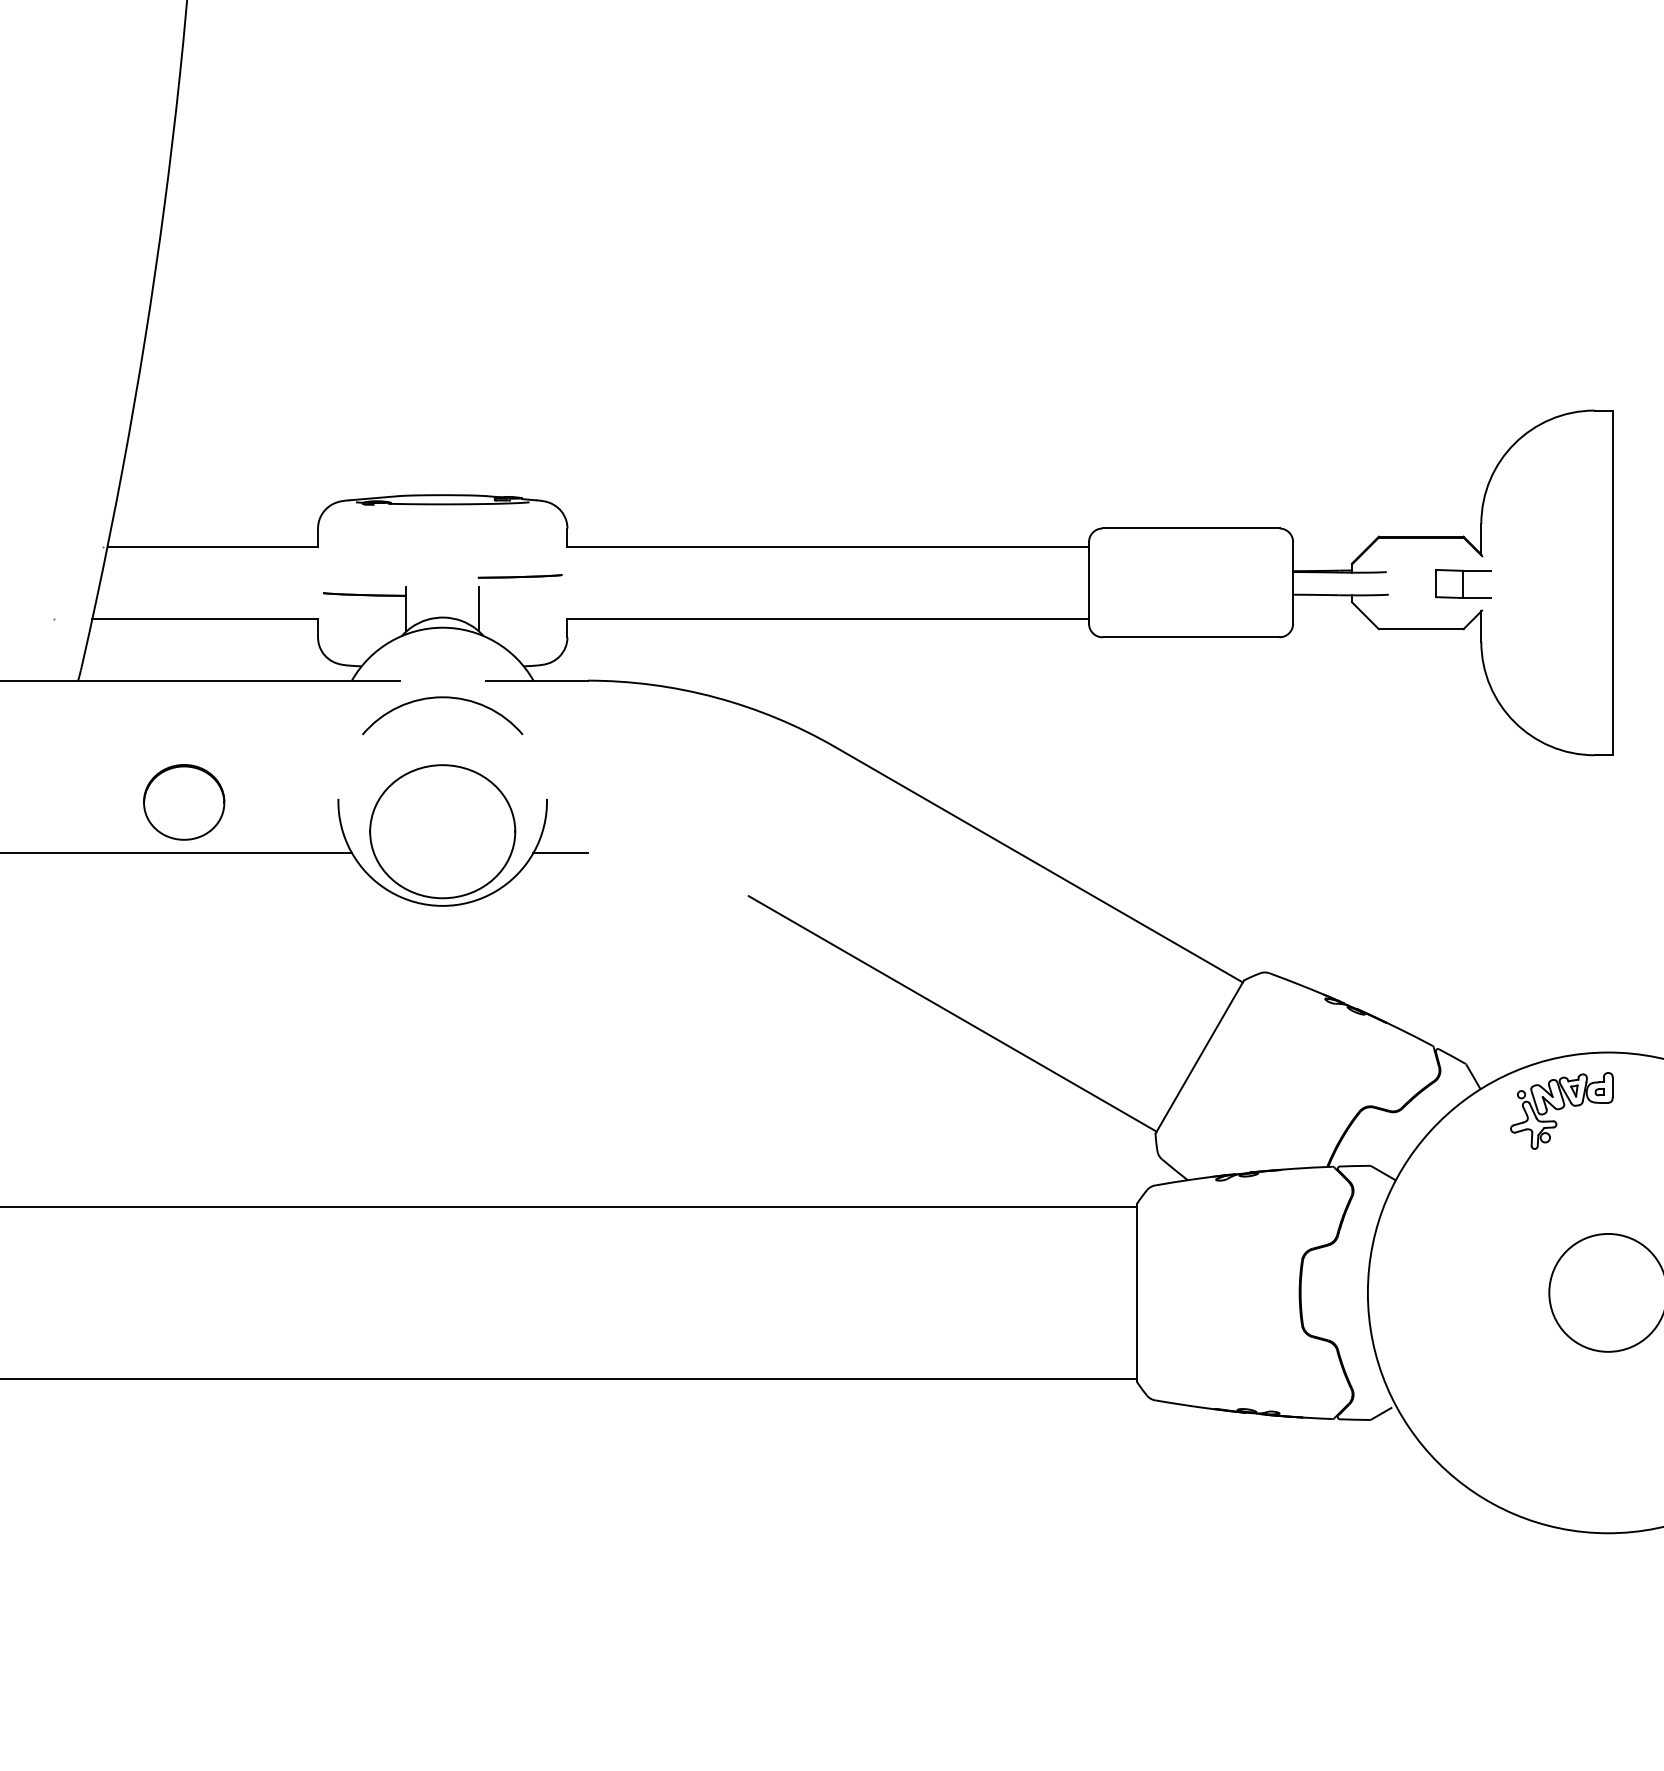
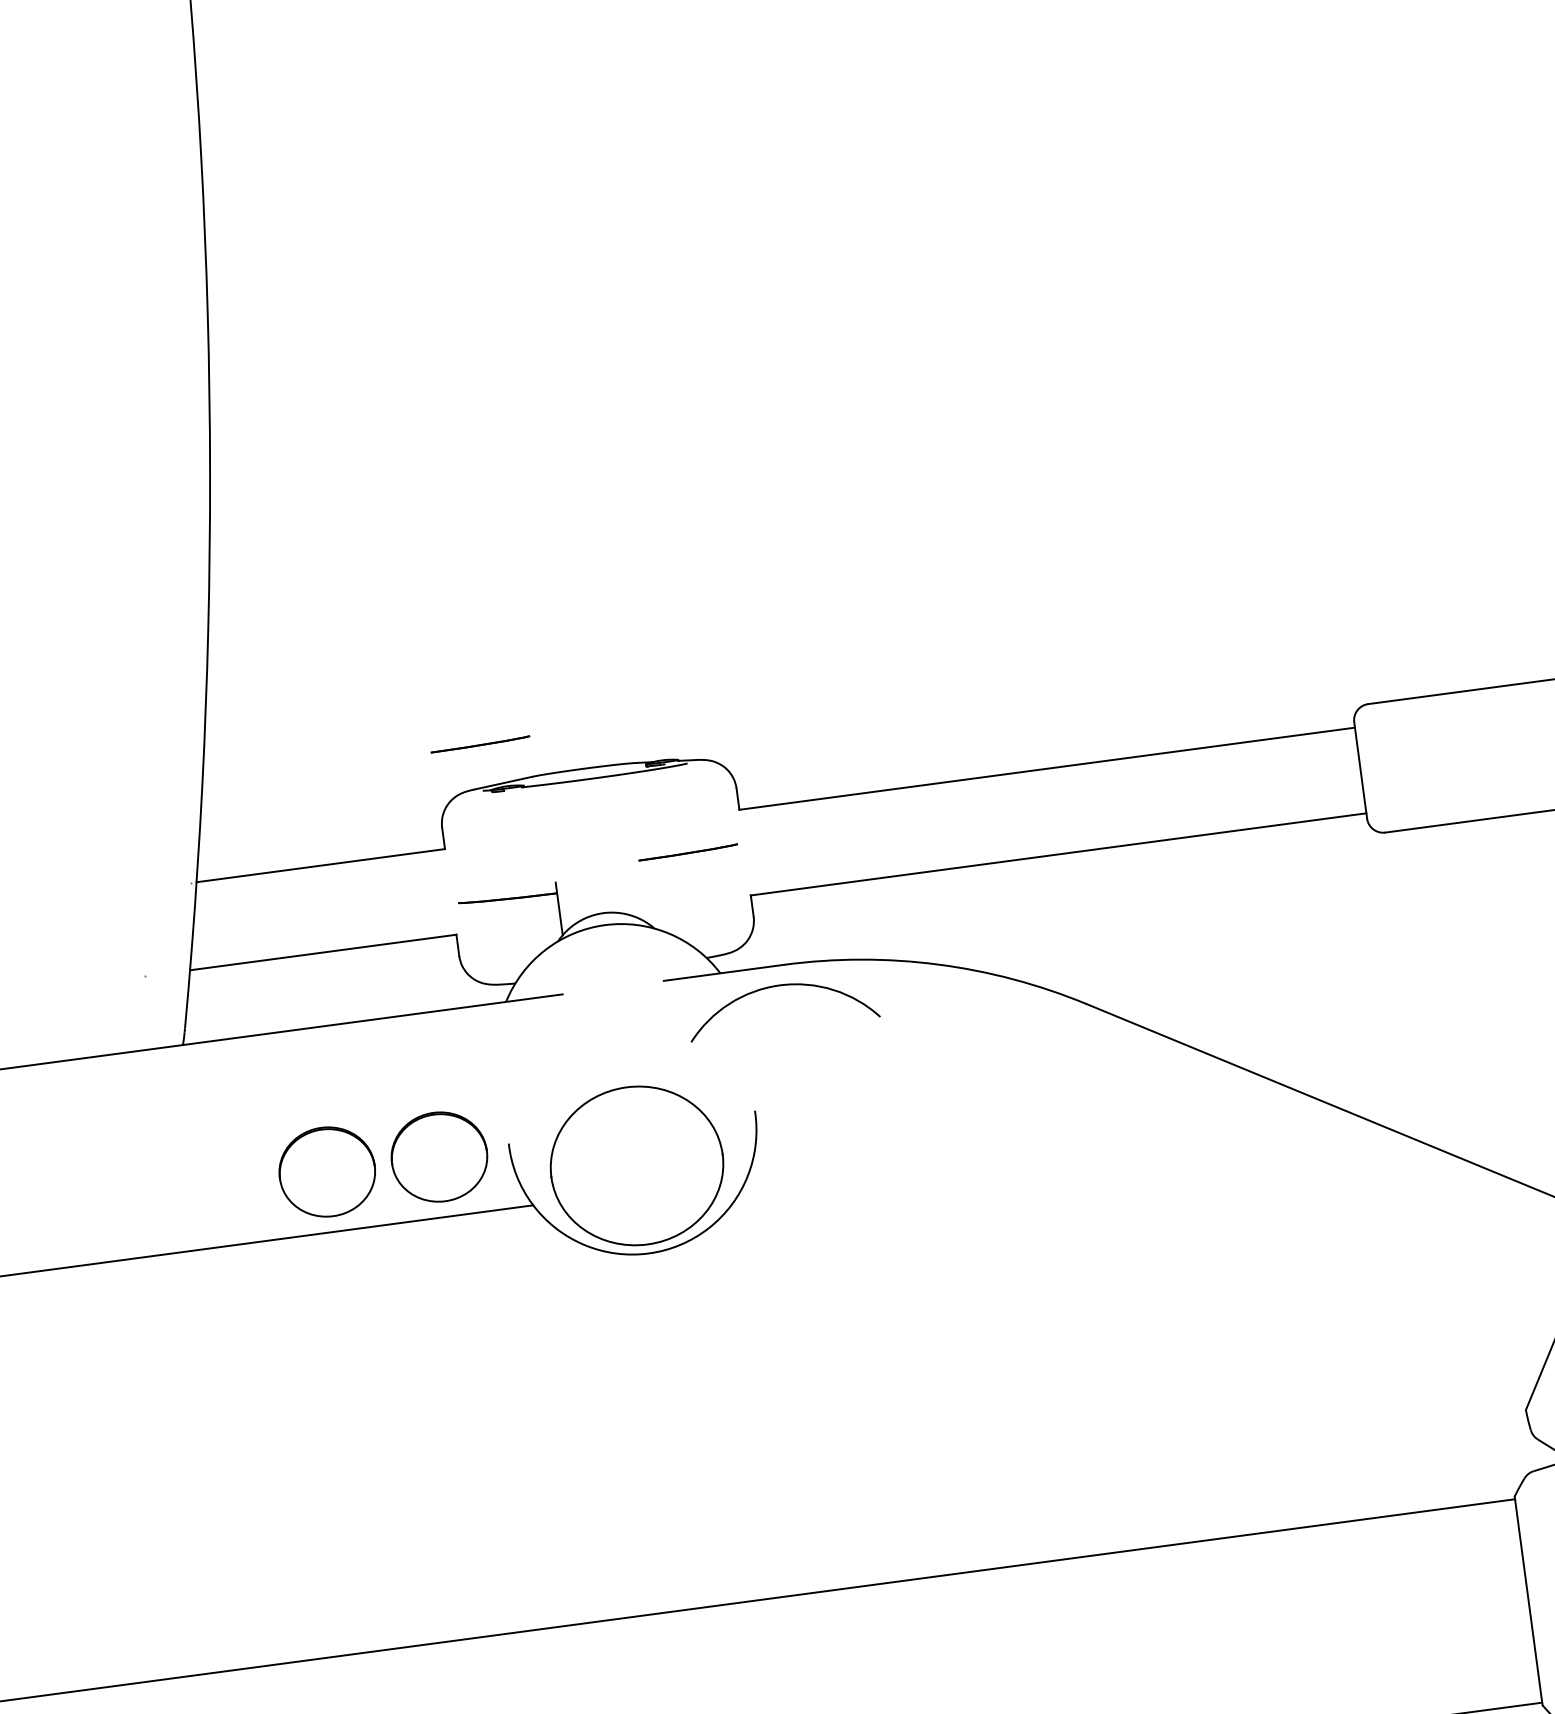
line: (358, 463) -> (479, 744), added
line: (479, 608) -> (645, 896), removed
arc: (442, 698) -> (779, 986), moved
part: (279, 802) -> (439, 1157), added
line: (560, 852) -> (779, 1171), removed
line: (952, 1013) -> (1267, 1300), removed

